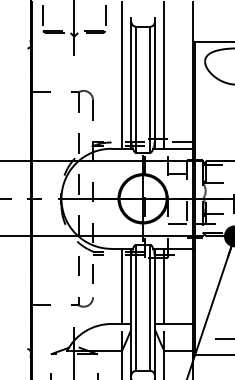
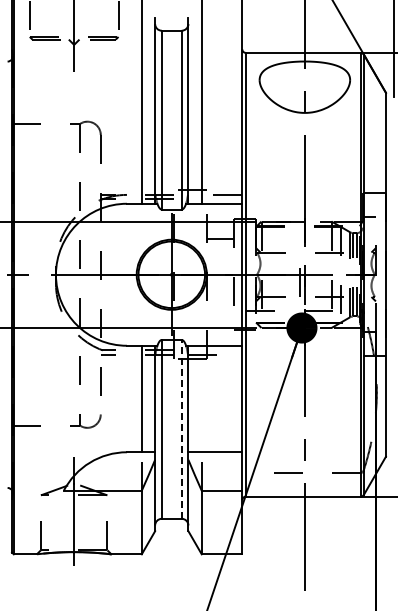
line: (177, 224) -> (220, 310), removed
line: (164, 286) -> (201, 398), removed
line: (149, 307) -> (181, 428), solid -> dashed

